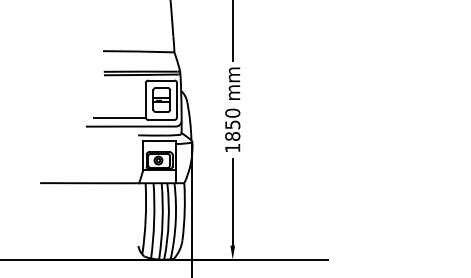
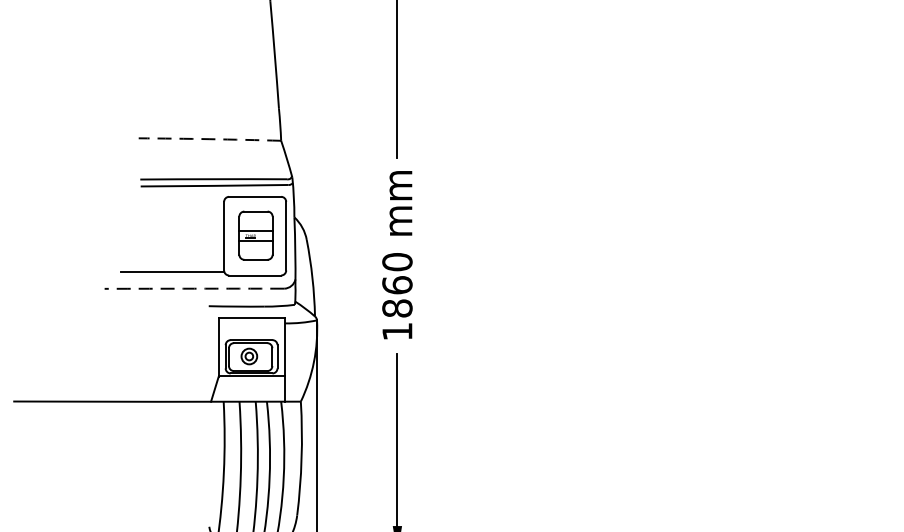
arc: (138, 51) -> (209, 138), solid -> dashed
text: (232, 124) -> (396, 284), 1850 -> 1860
arc: (130, 126) -> (193, 288), solid -> dashed

